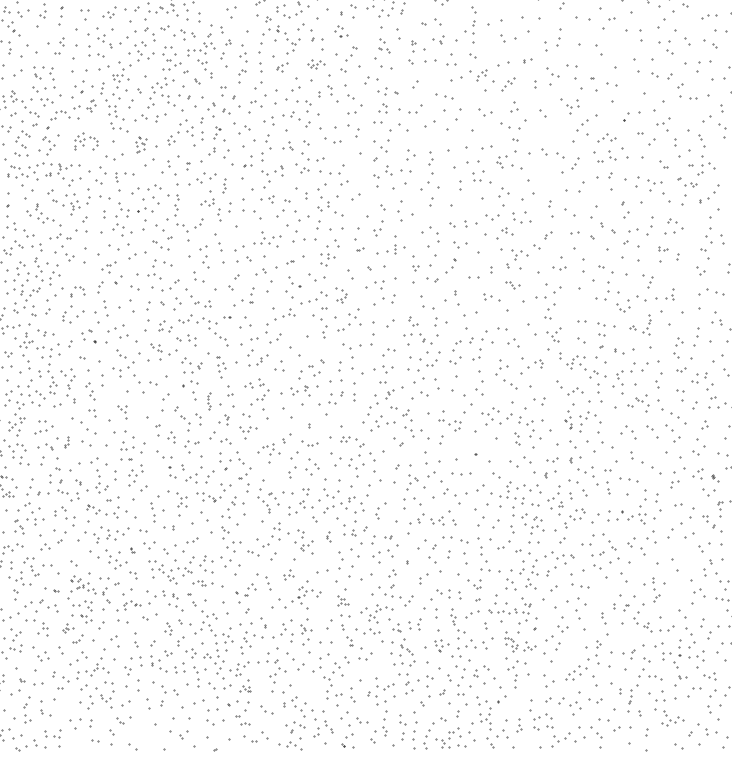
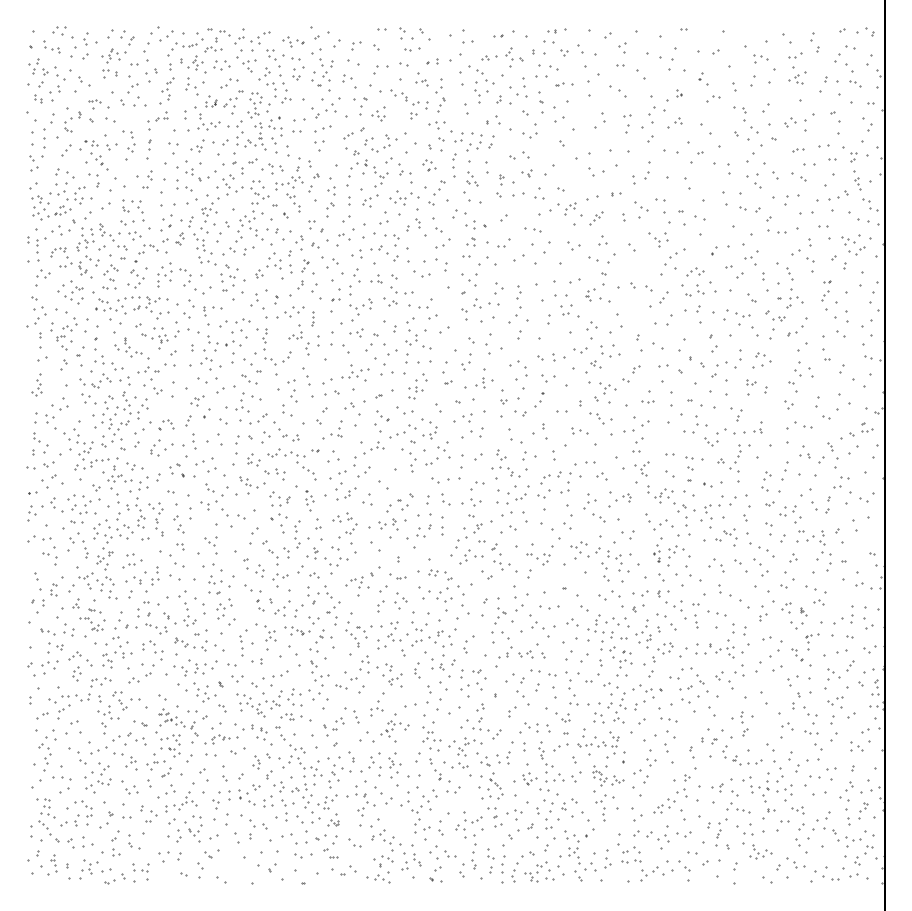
part: (710, 16) -> (798, 150), size x0.71
part: (474, 31) -> (454, 165), moved
part: (316, 63) -> (404, 197), size x1.67
part: (282, 66) -> (370, 200), size x1.43
part: (86, 140) -> (174, 274), size x1.43
part: (141, 143) -> (229, 277), size x1.67
part: (512, 284) -> (600, 418), size x1.67
part: (341, 294) -> (429, 428), size x1.43
part: (465, 321) -> (553, 455), size x0.62
part: (647, 324) -> (735, 458), size x1.43
part: (357, 365) -> (445, 499), size x0.62
part: (575, 390) -> (663, 524), size x1.43
part: (209, 400) -> (297, 534), size x1.67
part: (122, 411) -> (210, 545), size x1.43
part: (248, 431) -> (336, 565), size x1.43
part: (517, 437) -> (605, 571), size x1.43
part: (67, 441) -> (155, 575), size x1.67
part: (552, 459) -> (640, 593), size x1.43
part: (484, 488) -> (572, 622), size x0.71
part: (329, 536) -> (417, 670), size x1.43
part: (192, 539) -> (280, 673), size x1.43
part: (288, 574) -> (376, 708), size x1.43
part: (343, 600) -> (431, 734), size x1.67
part: (67, 627) -> (155, 761), size x1.67
part: (519, 724) -> (607, 858), size x1.43

